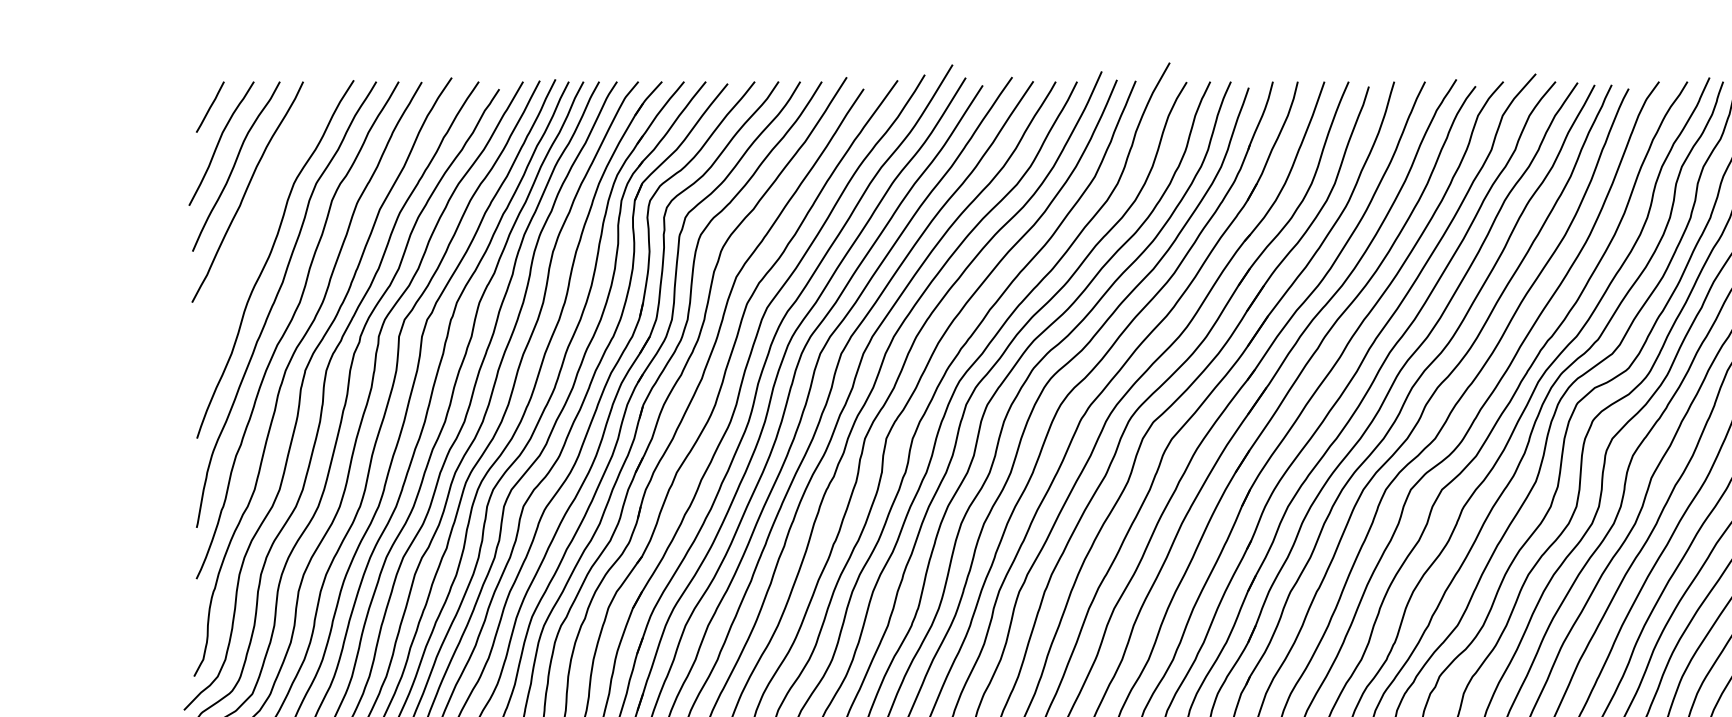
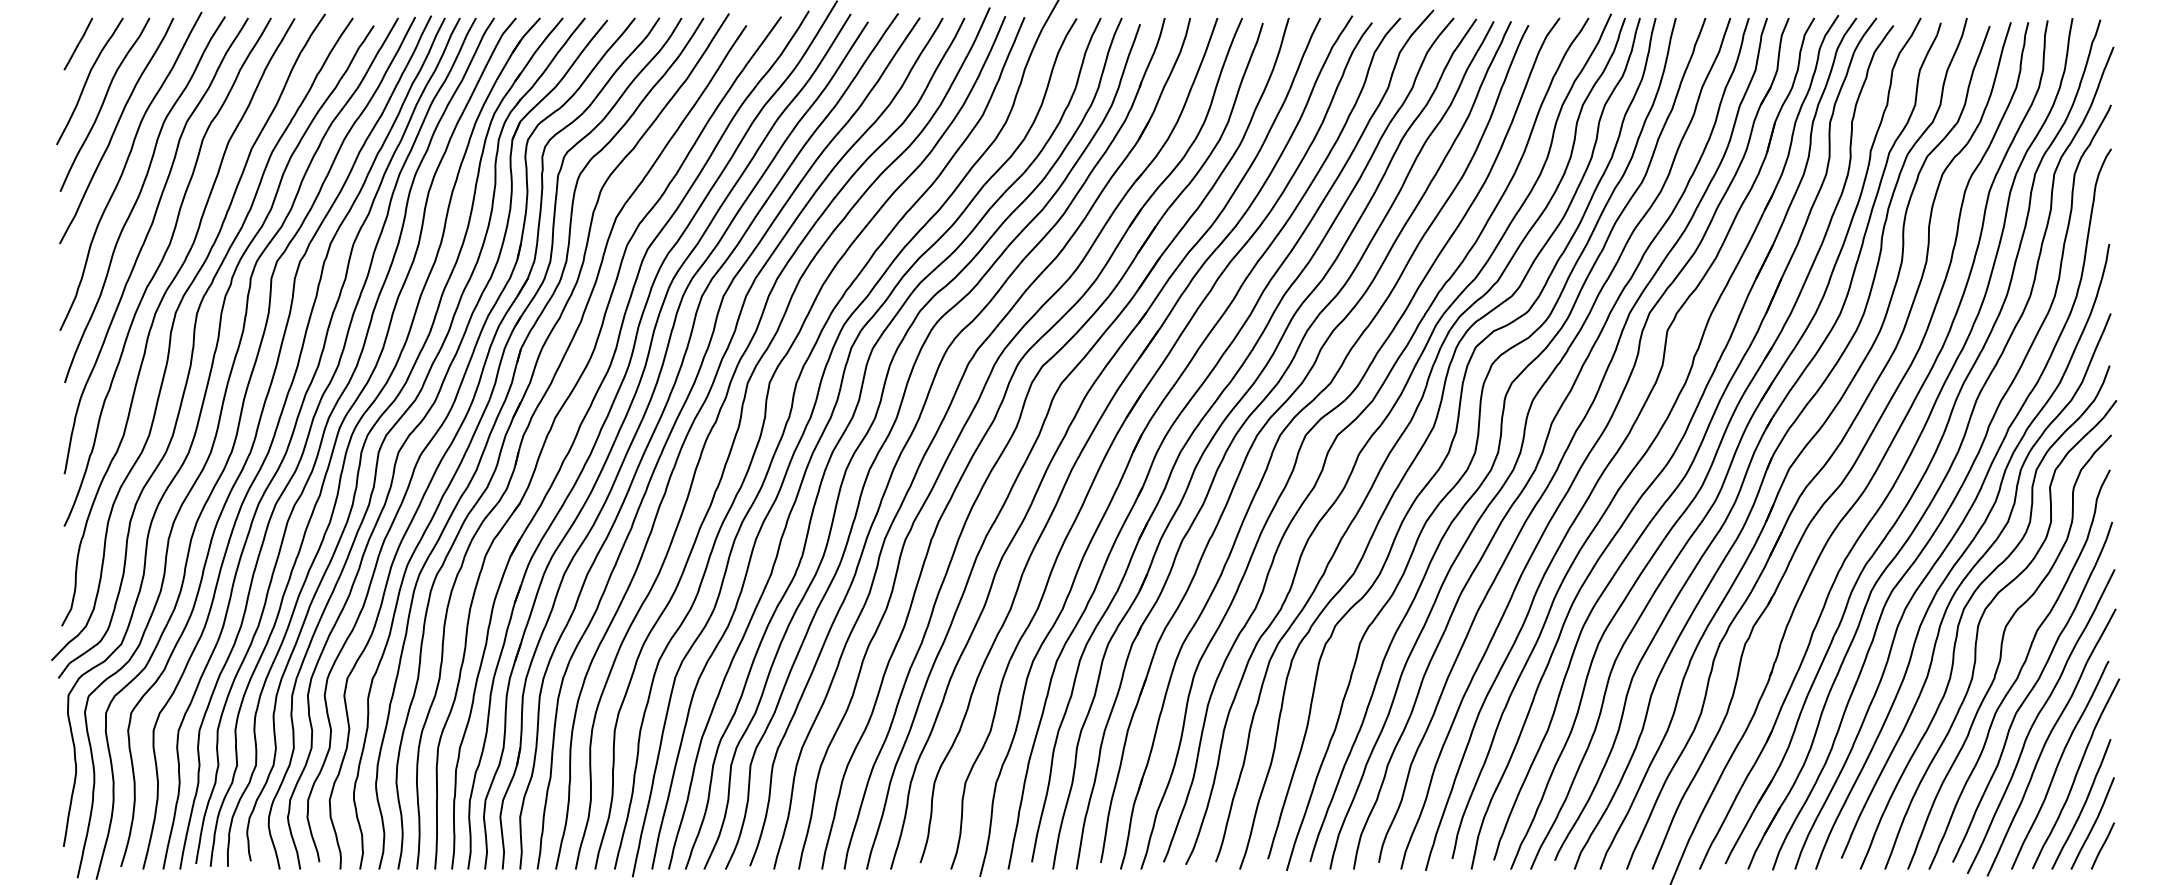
curve: (256, 228) -> (125, 168), added

